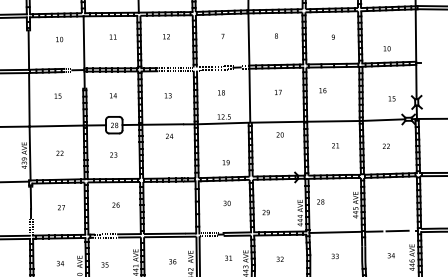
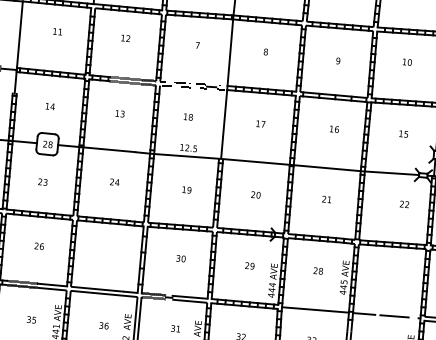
text: (386, 48) -> (406, 61), moved
text: (322, 90) -> (333, 129), moved
text: (391, 98) -> (403, 133), moved
text: (279, 134) -> (255, 194), moved
text: (169, 135) -> (114, 181), moved
text: (385, 145) -> (403, 203), moved
text: (225, 162) -> (186, 189), moved
text: (320, 201) -> (318, 270), moved
text: (265, 212) -> (249, 265), moved
text: (104, 264) -> (31, 319), moved

